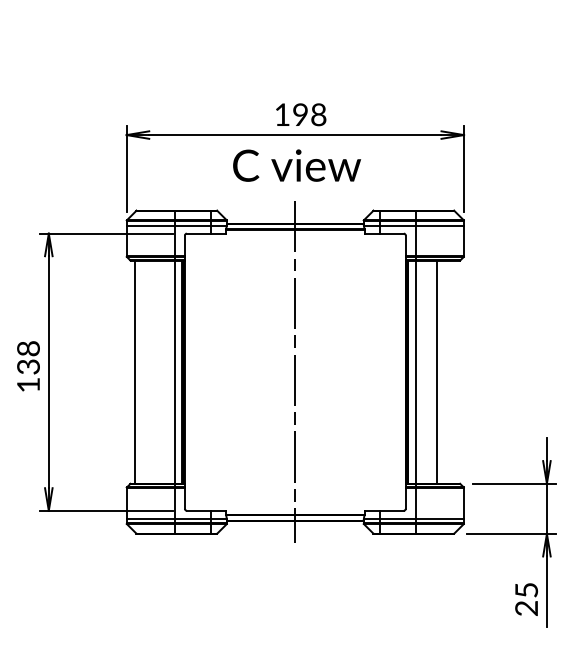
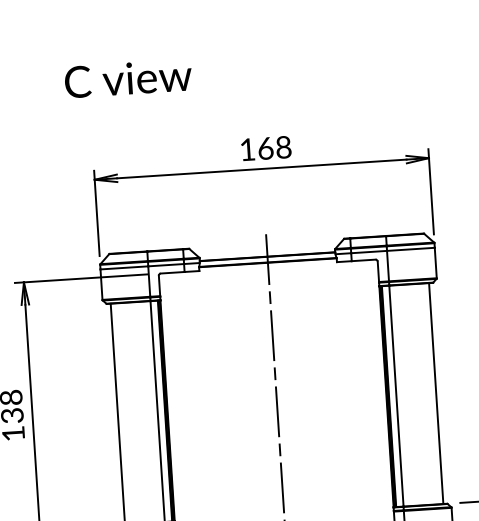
text: (300, 114) -> (265, 148), 198 -> 168
text: (296, 165) -> (127, 78), moved
line: (437, 371) -> (436, 392), moved

